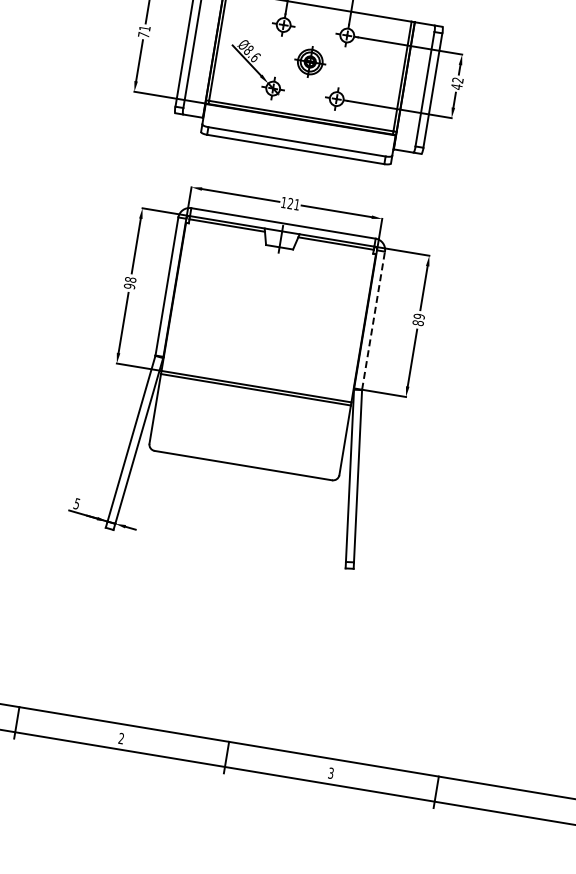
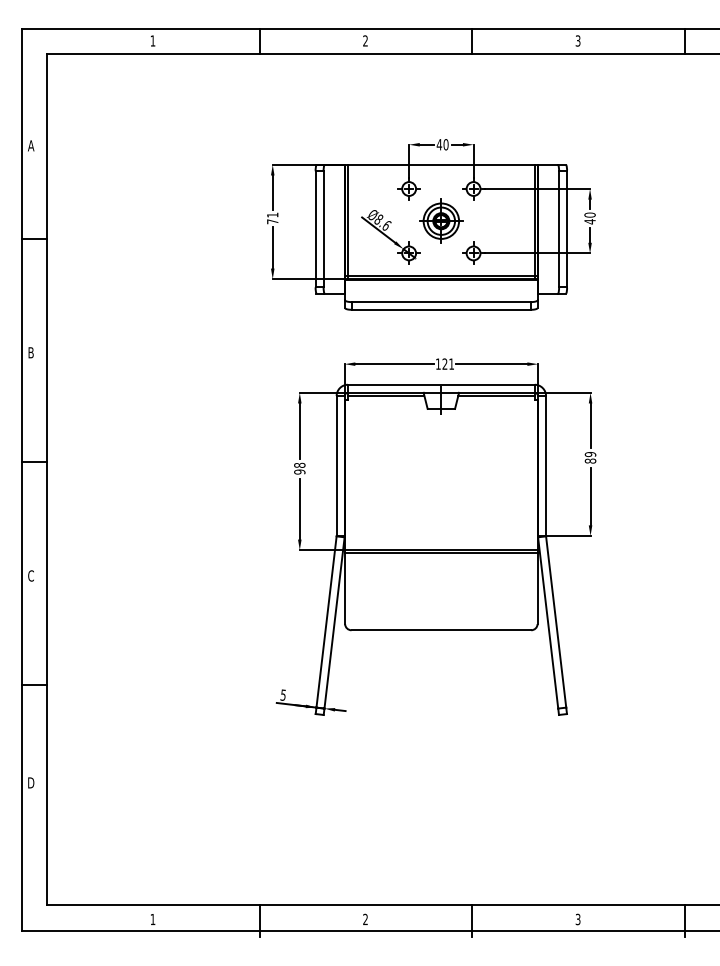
part: (310, 61) -> (441, 220), size x1.43
text: (457, 79) -> (589, 214), 42 -> 40
line: (373, 321) -> (546, 466), dashed -> solid

